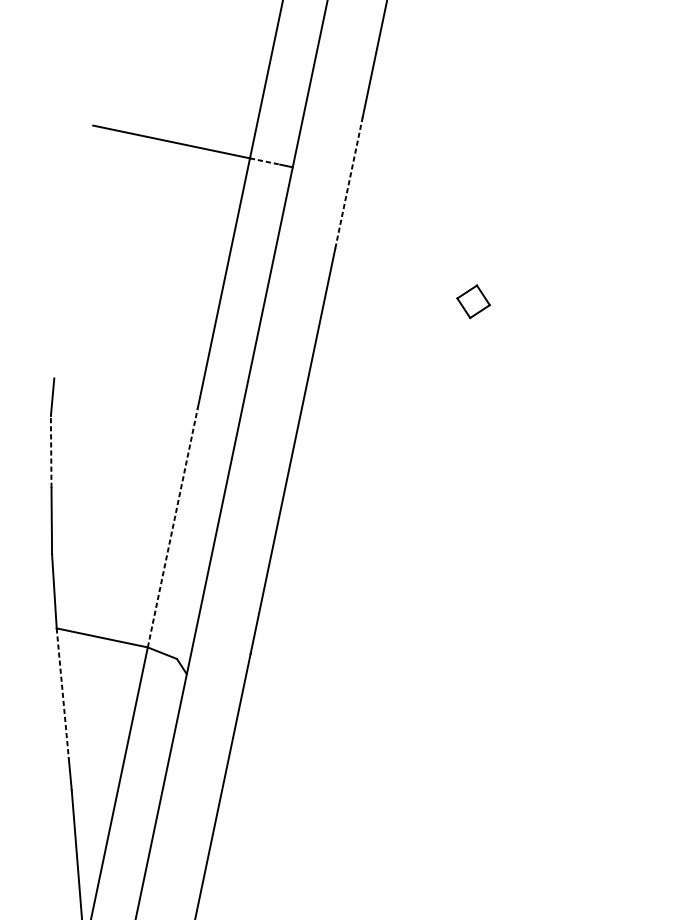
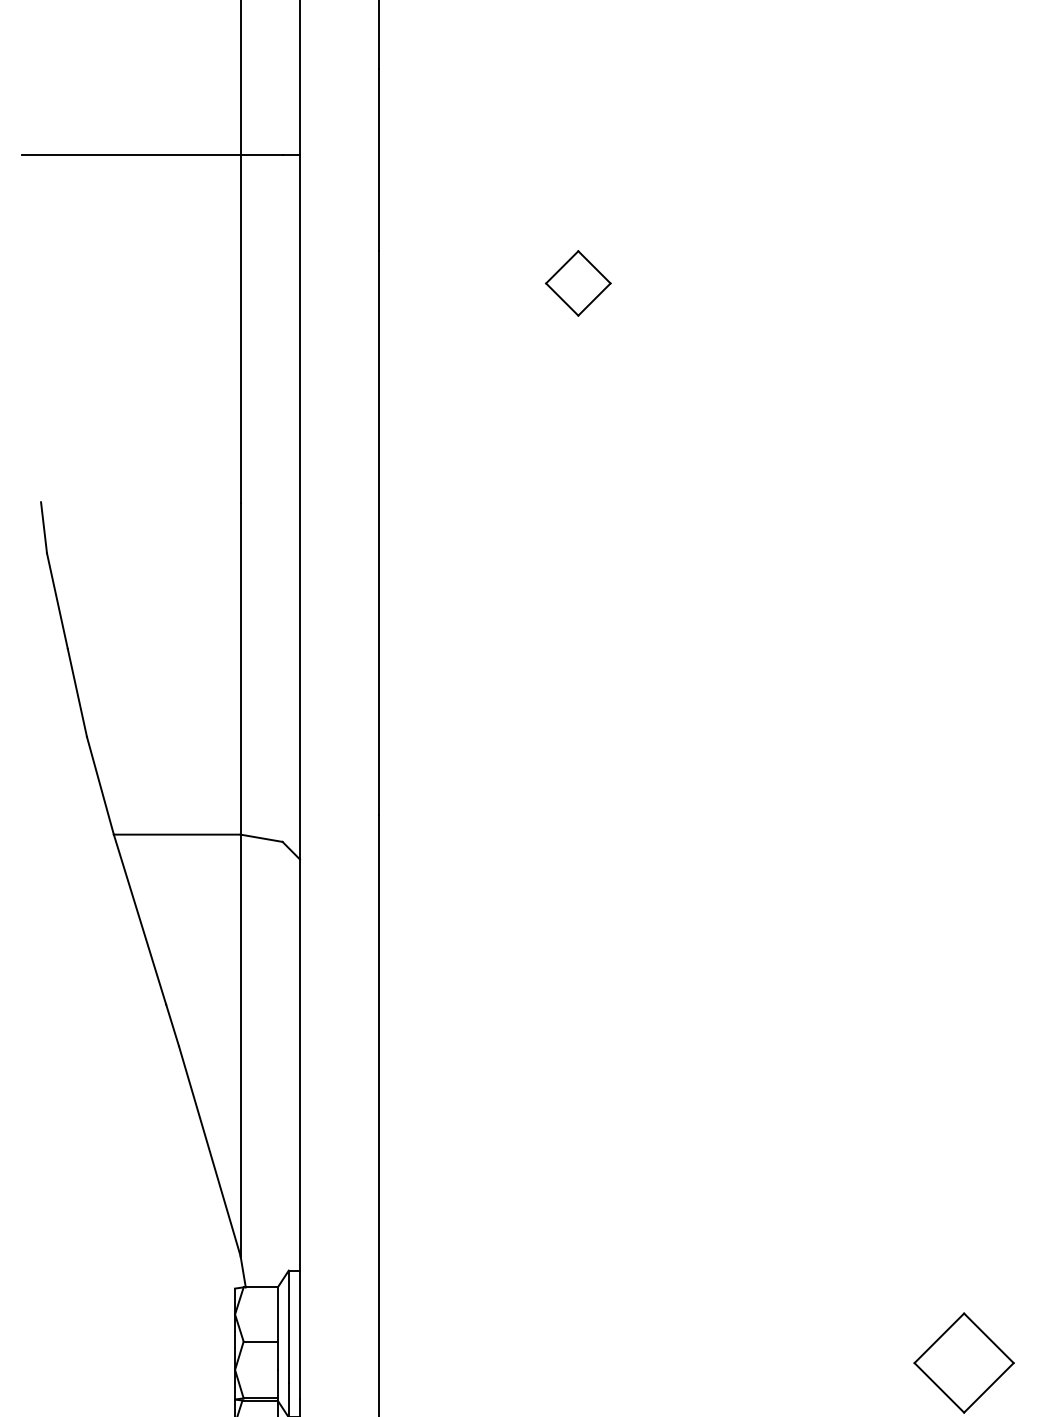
line: (265, 161) -> (262, 154), dashed -> solid
line: (349, 182) -> (379, 159), dashed -> solid
part: (473, 301) -> (578, 283), size x1.43
line: (51, 452) -> (57, 601), dashed -> solid
line: (172, 527) -> (240, 668), dashed -> solid
line: (63, 693) -> (140, 919), dashed -> solid

